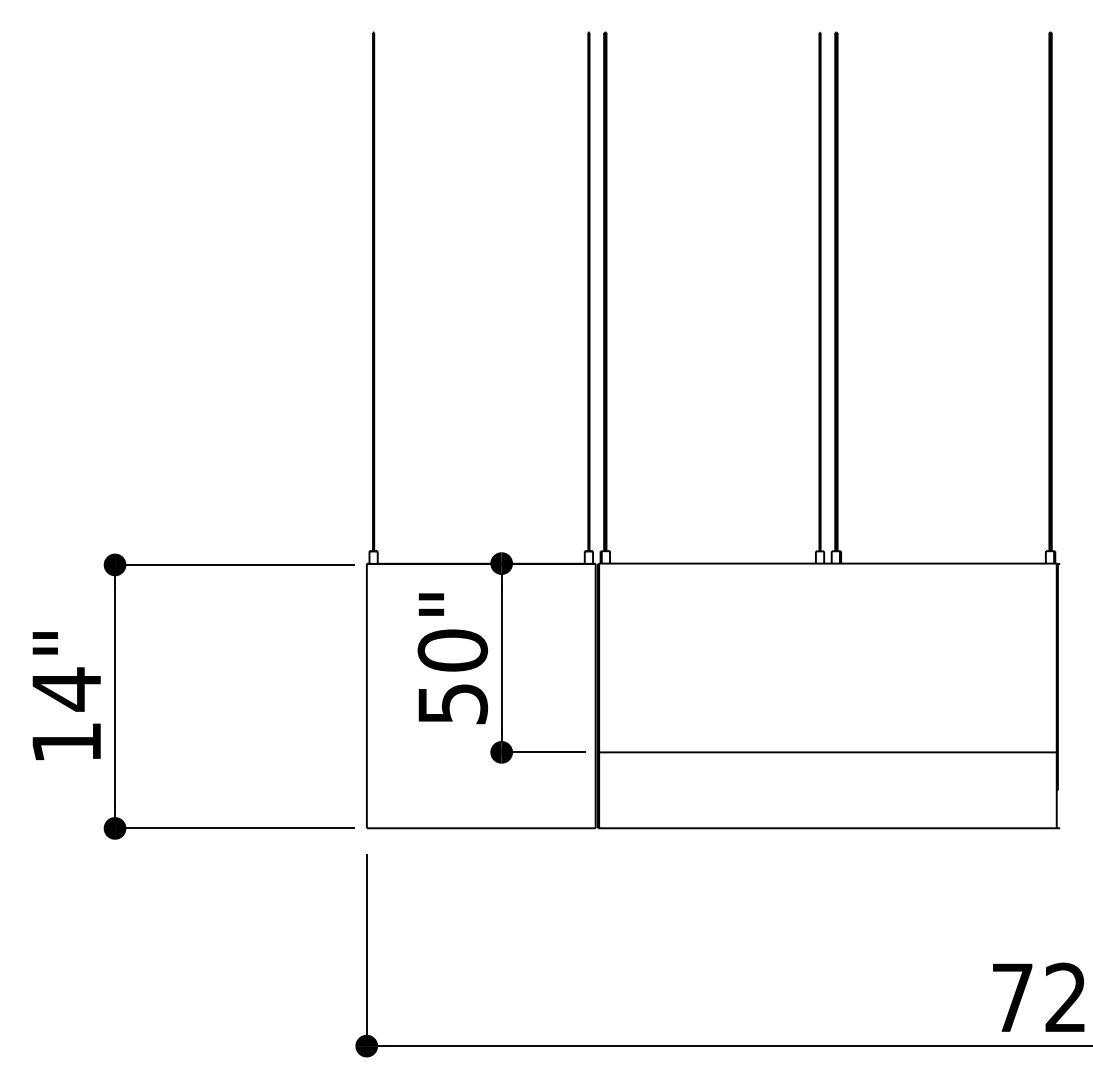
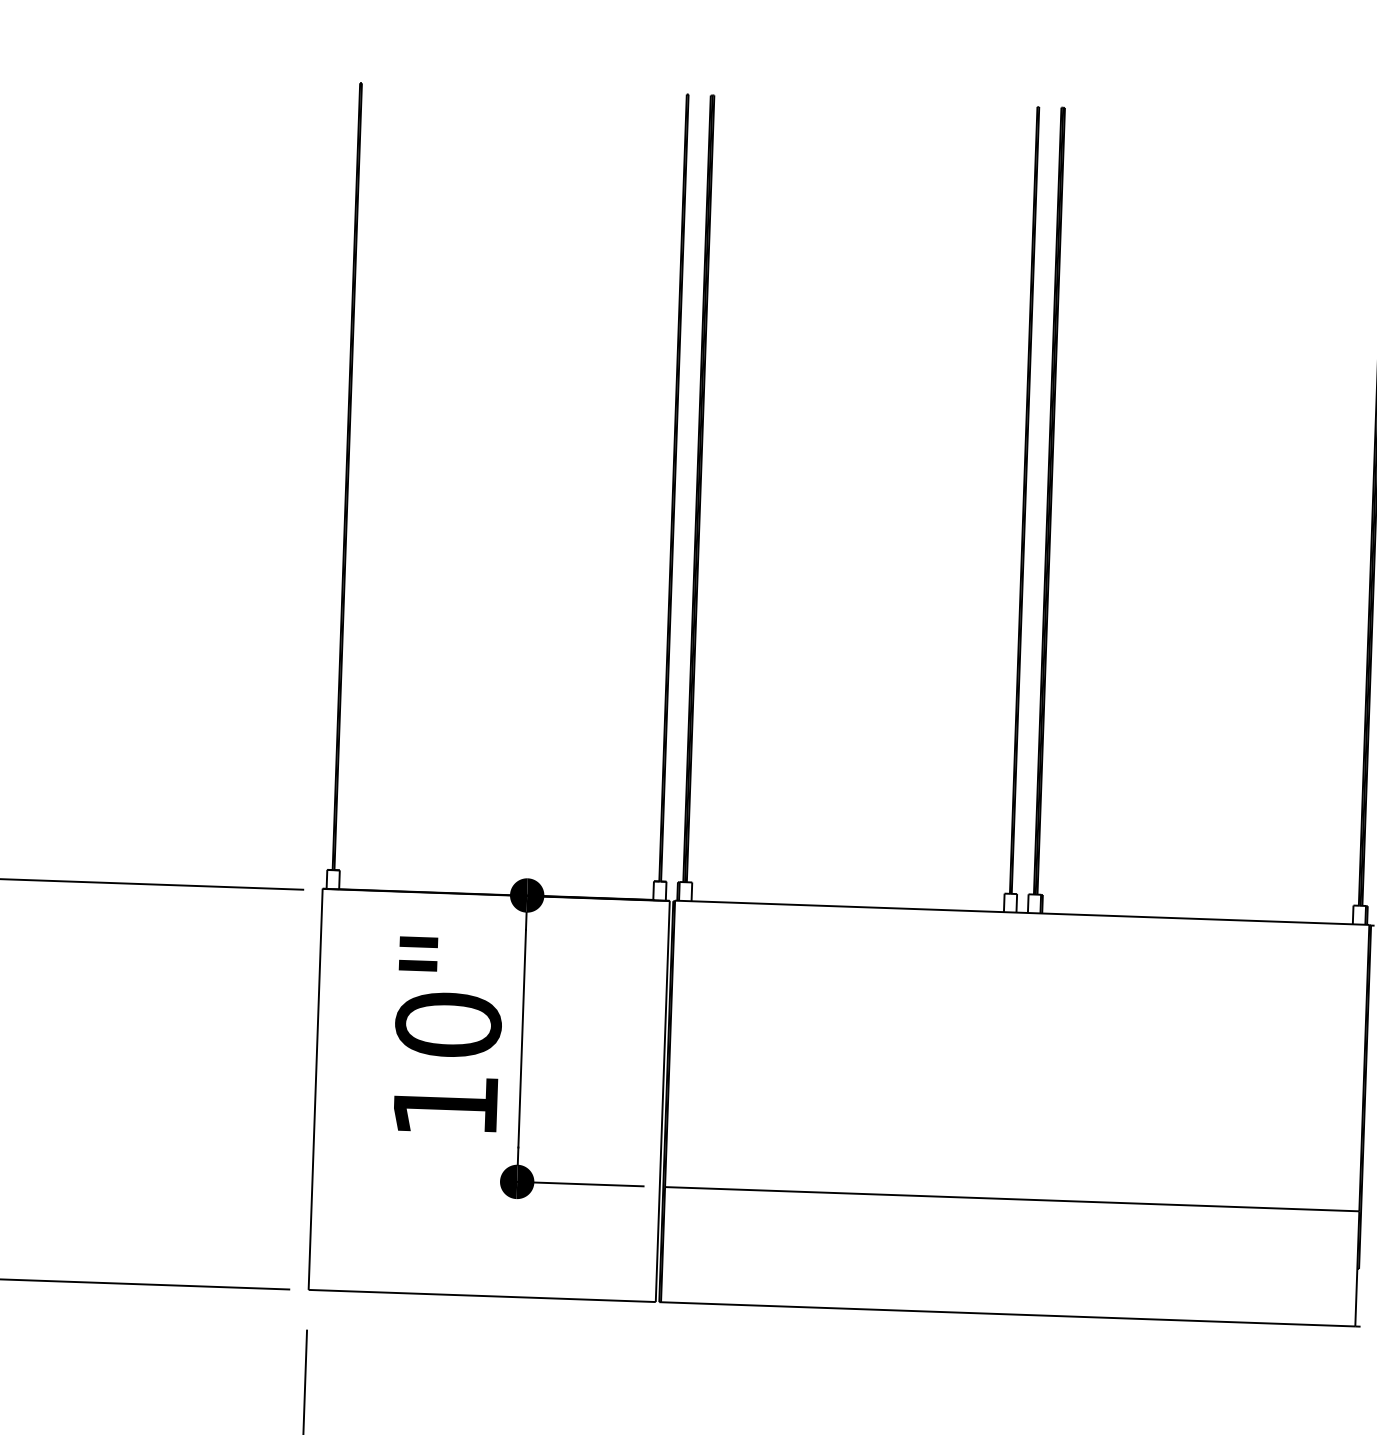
text: (453, 704) -> (446, 1106), 50" -> 10"

